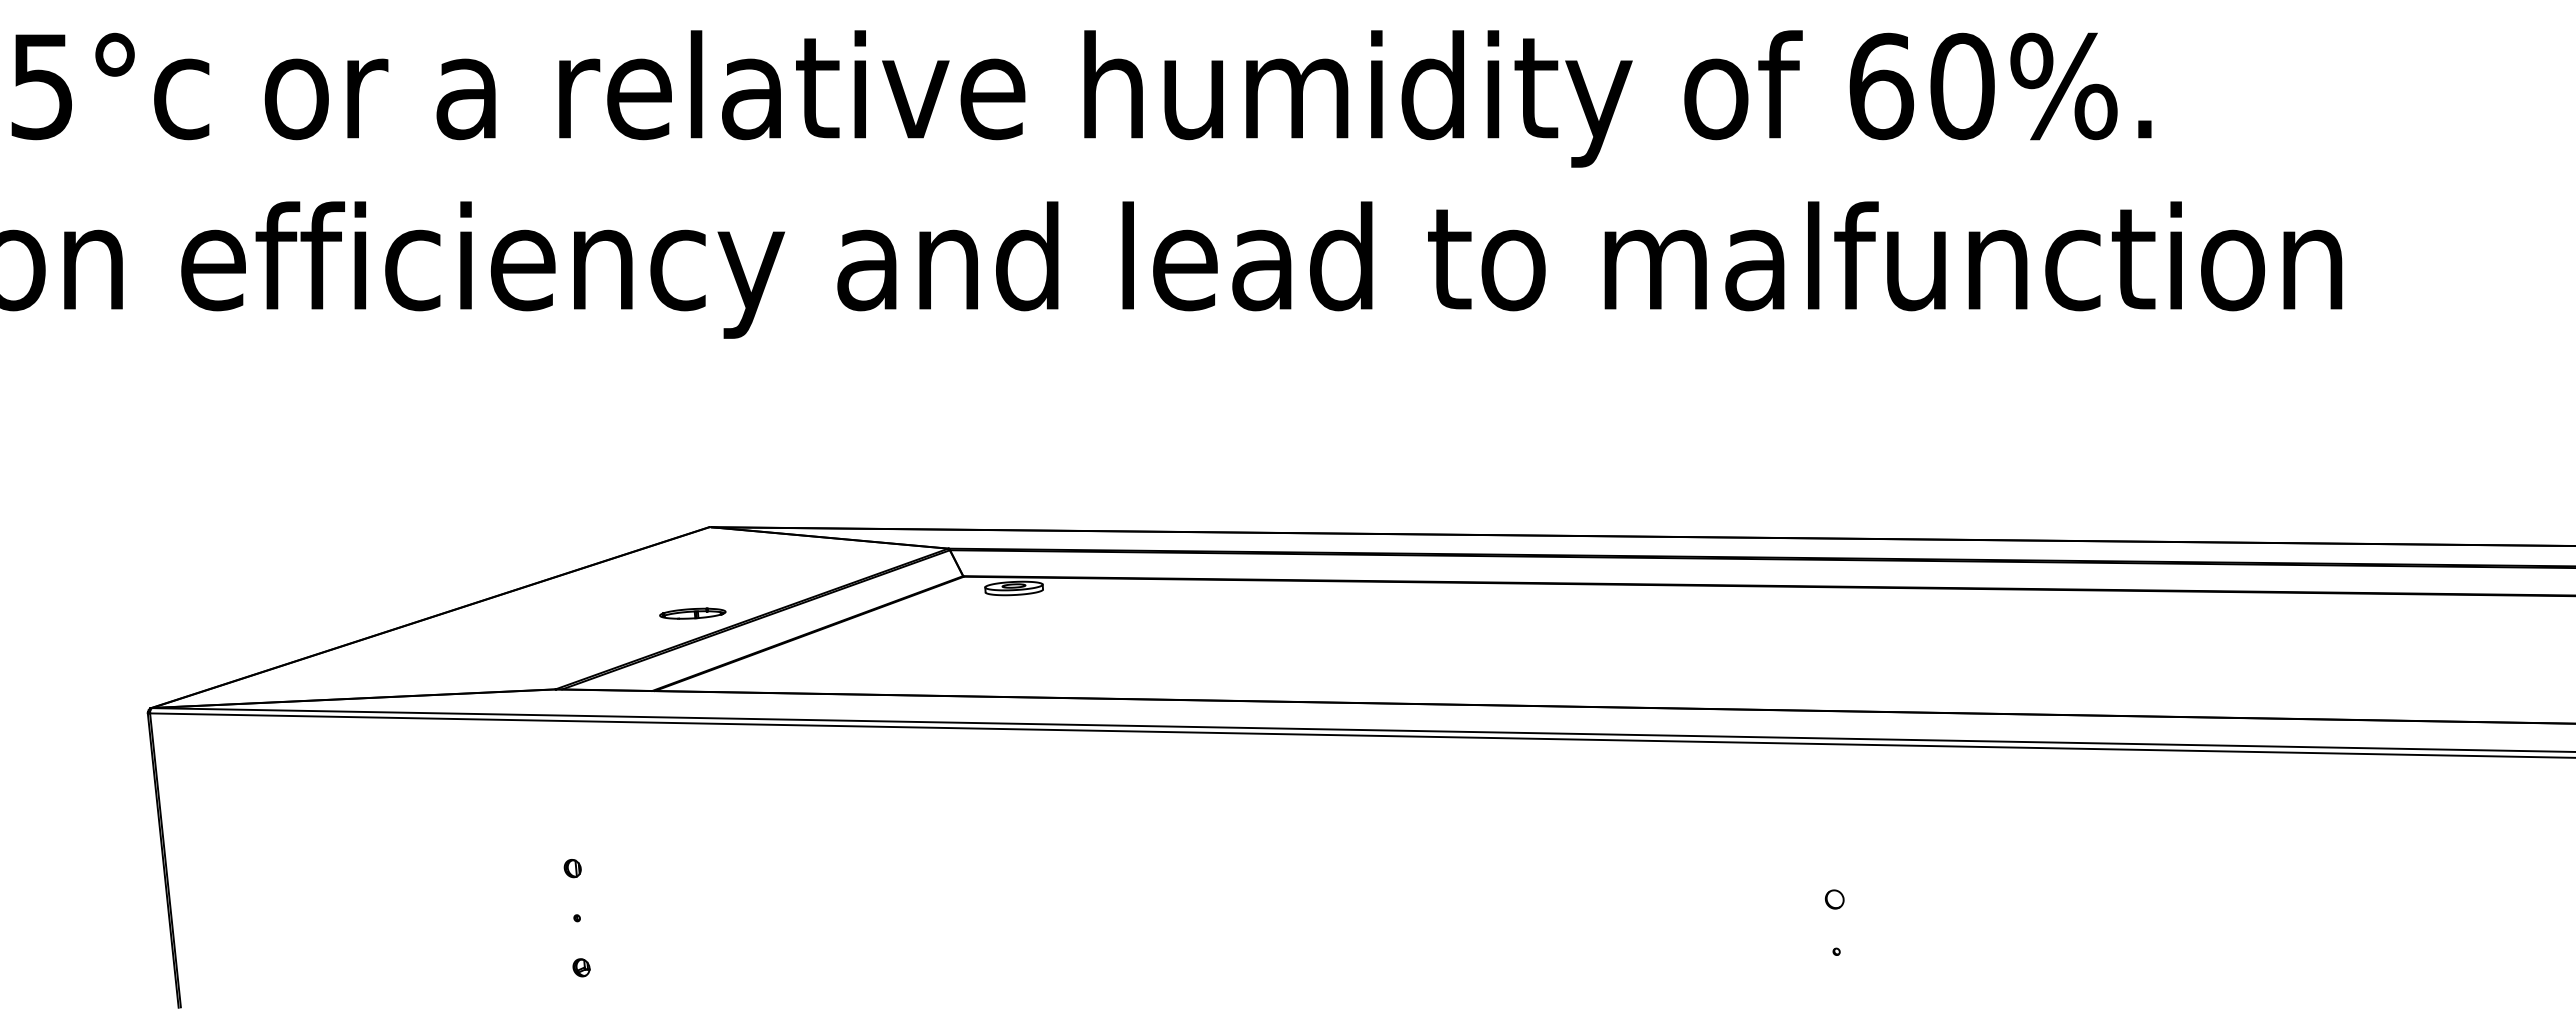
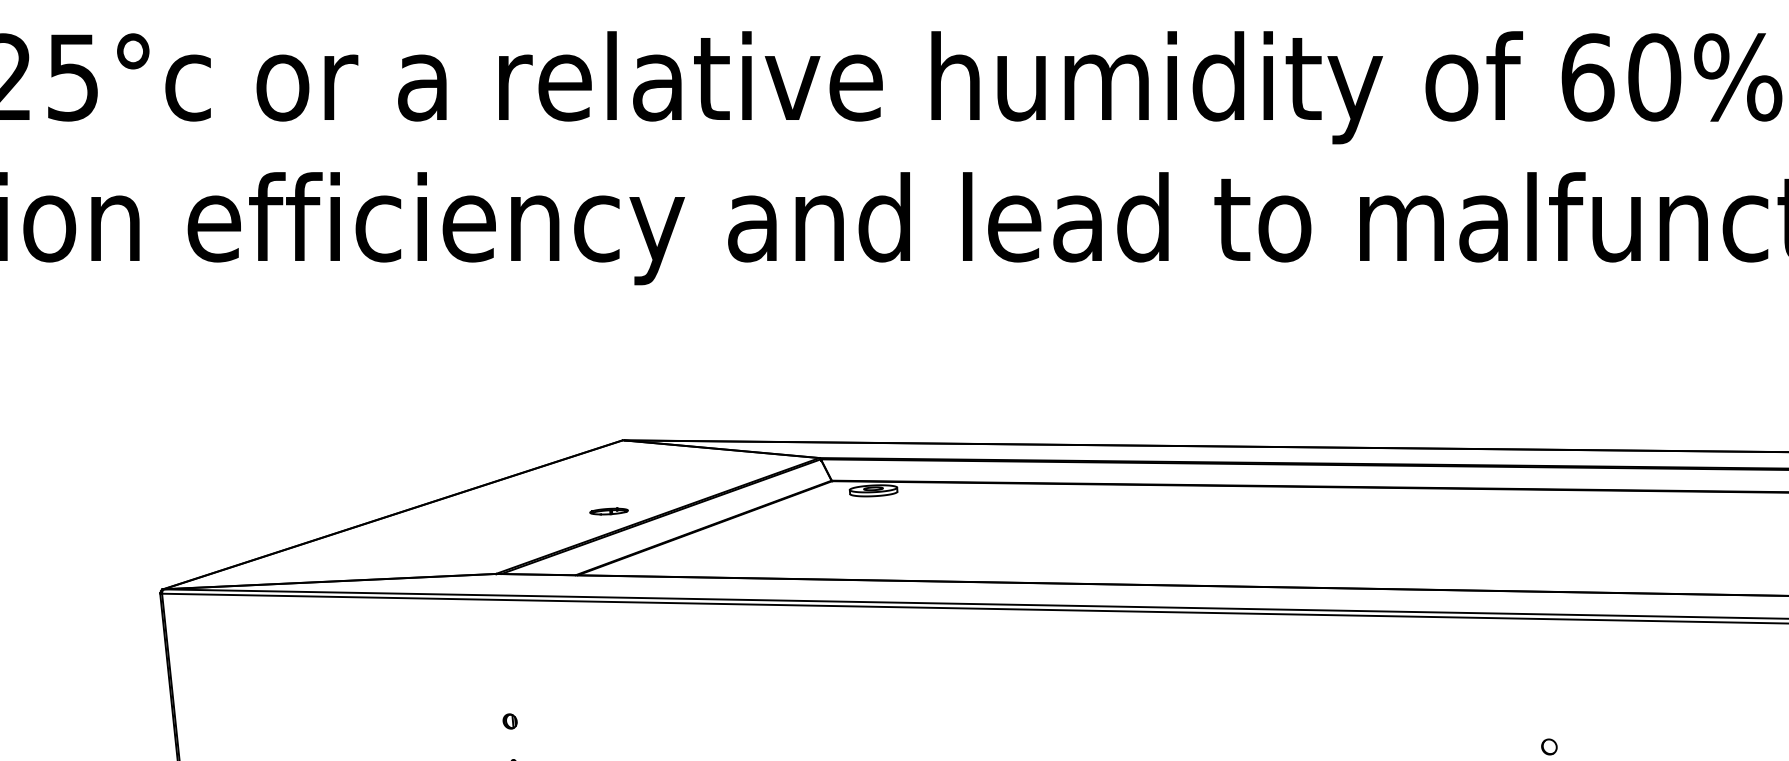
part: (692, 613) -> (608, 511), size x0.7

